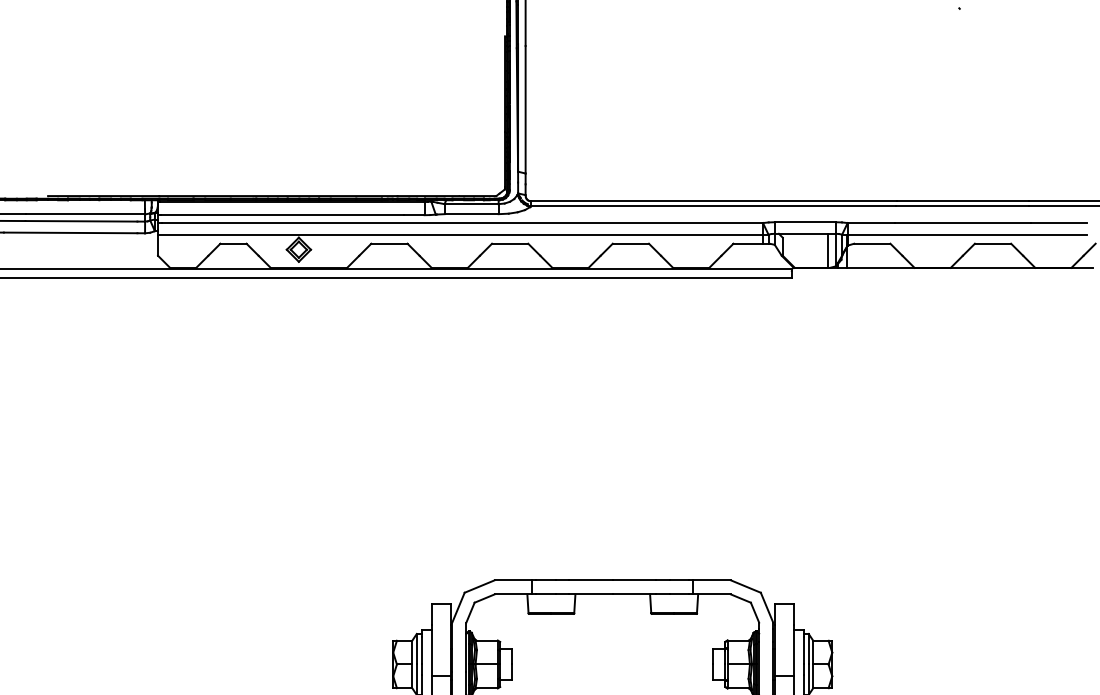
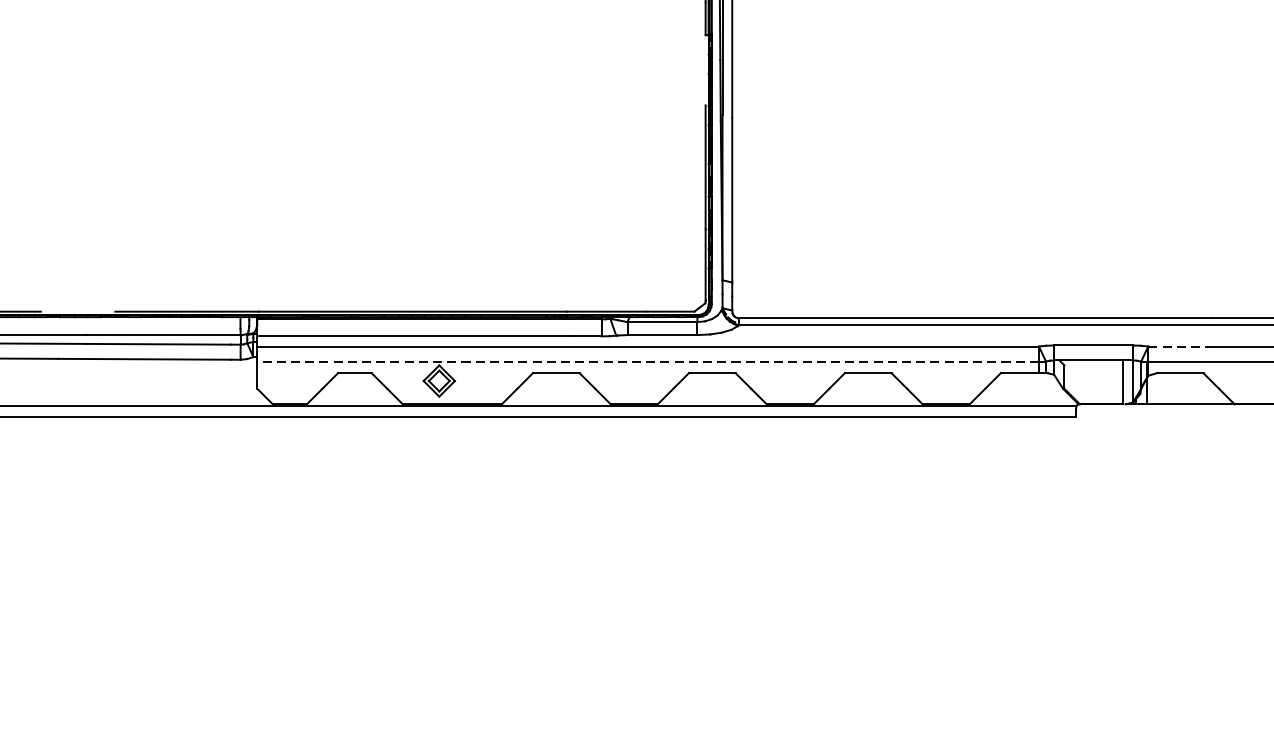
line: (871, 223) -> (1179, 347), solid -> dashed
line: (460, 234) -> (648, 361), solid -> dashed

